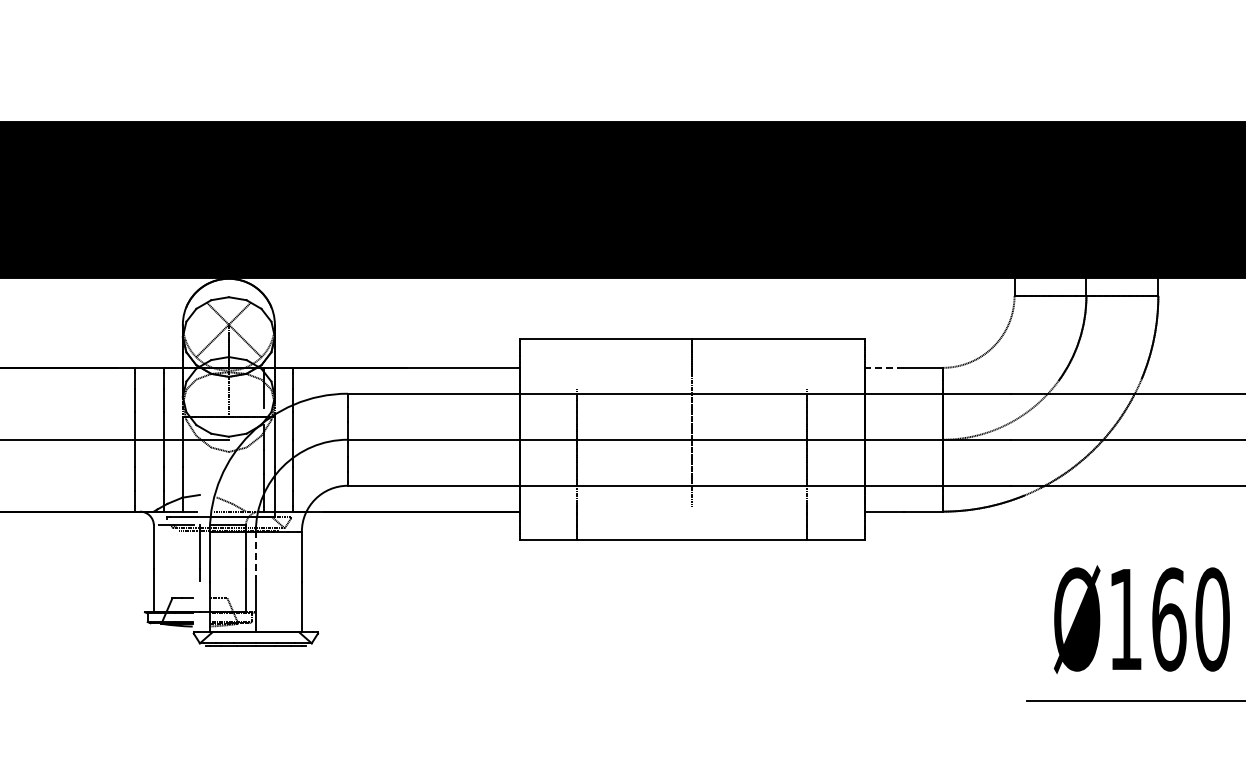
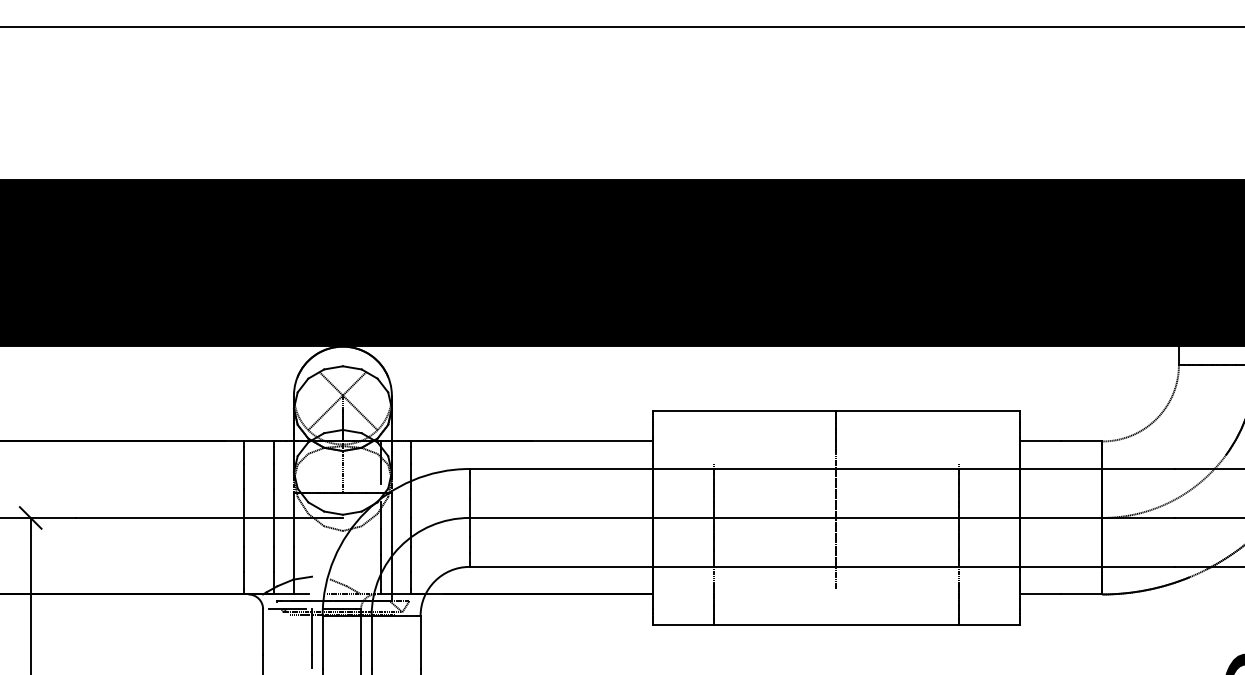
line: (883, 367) -> (1039, 441), dashed -> solid
line: (255, 556) -> (371, 642), dashed -> solid

